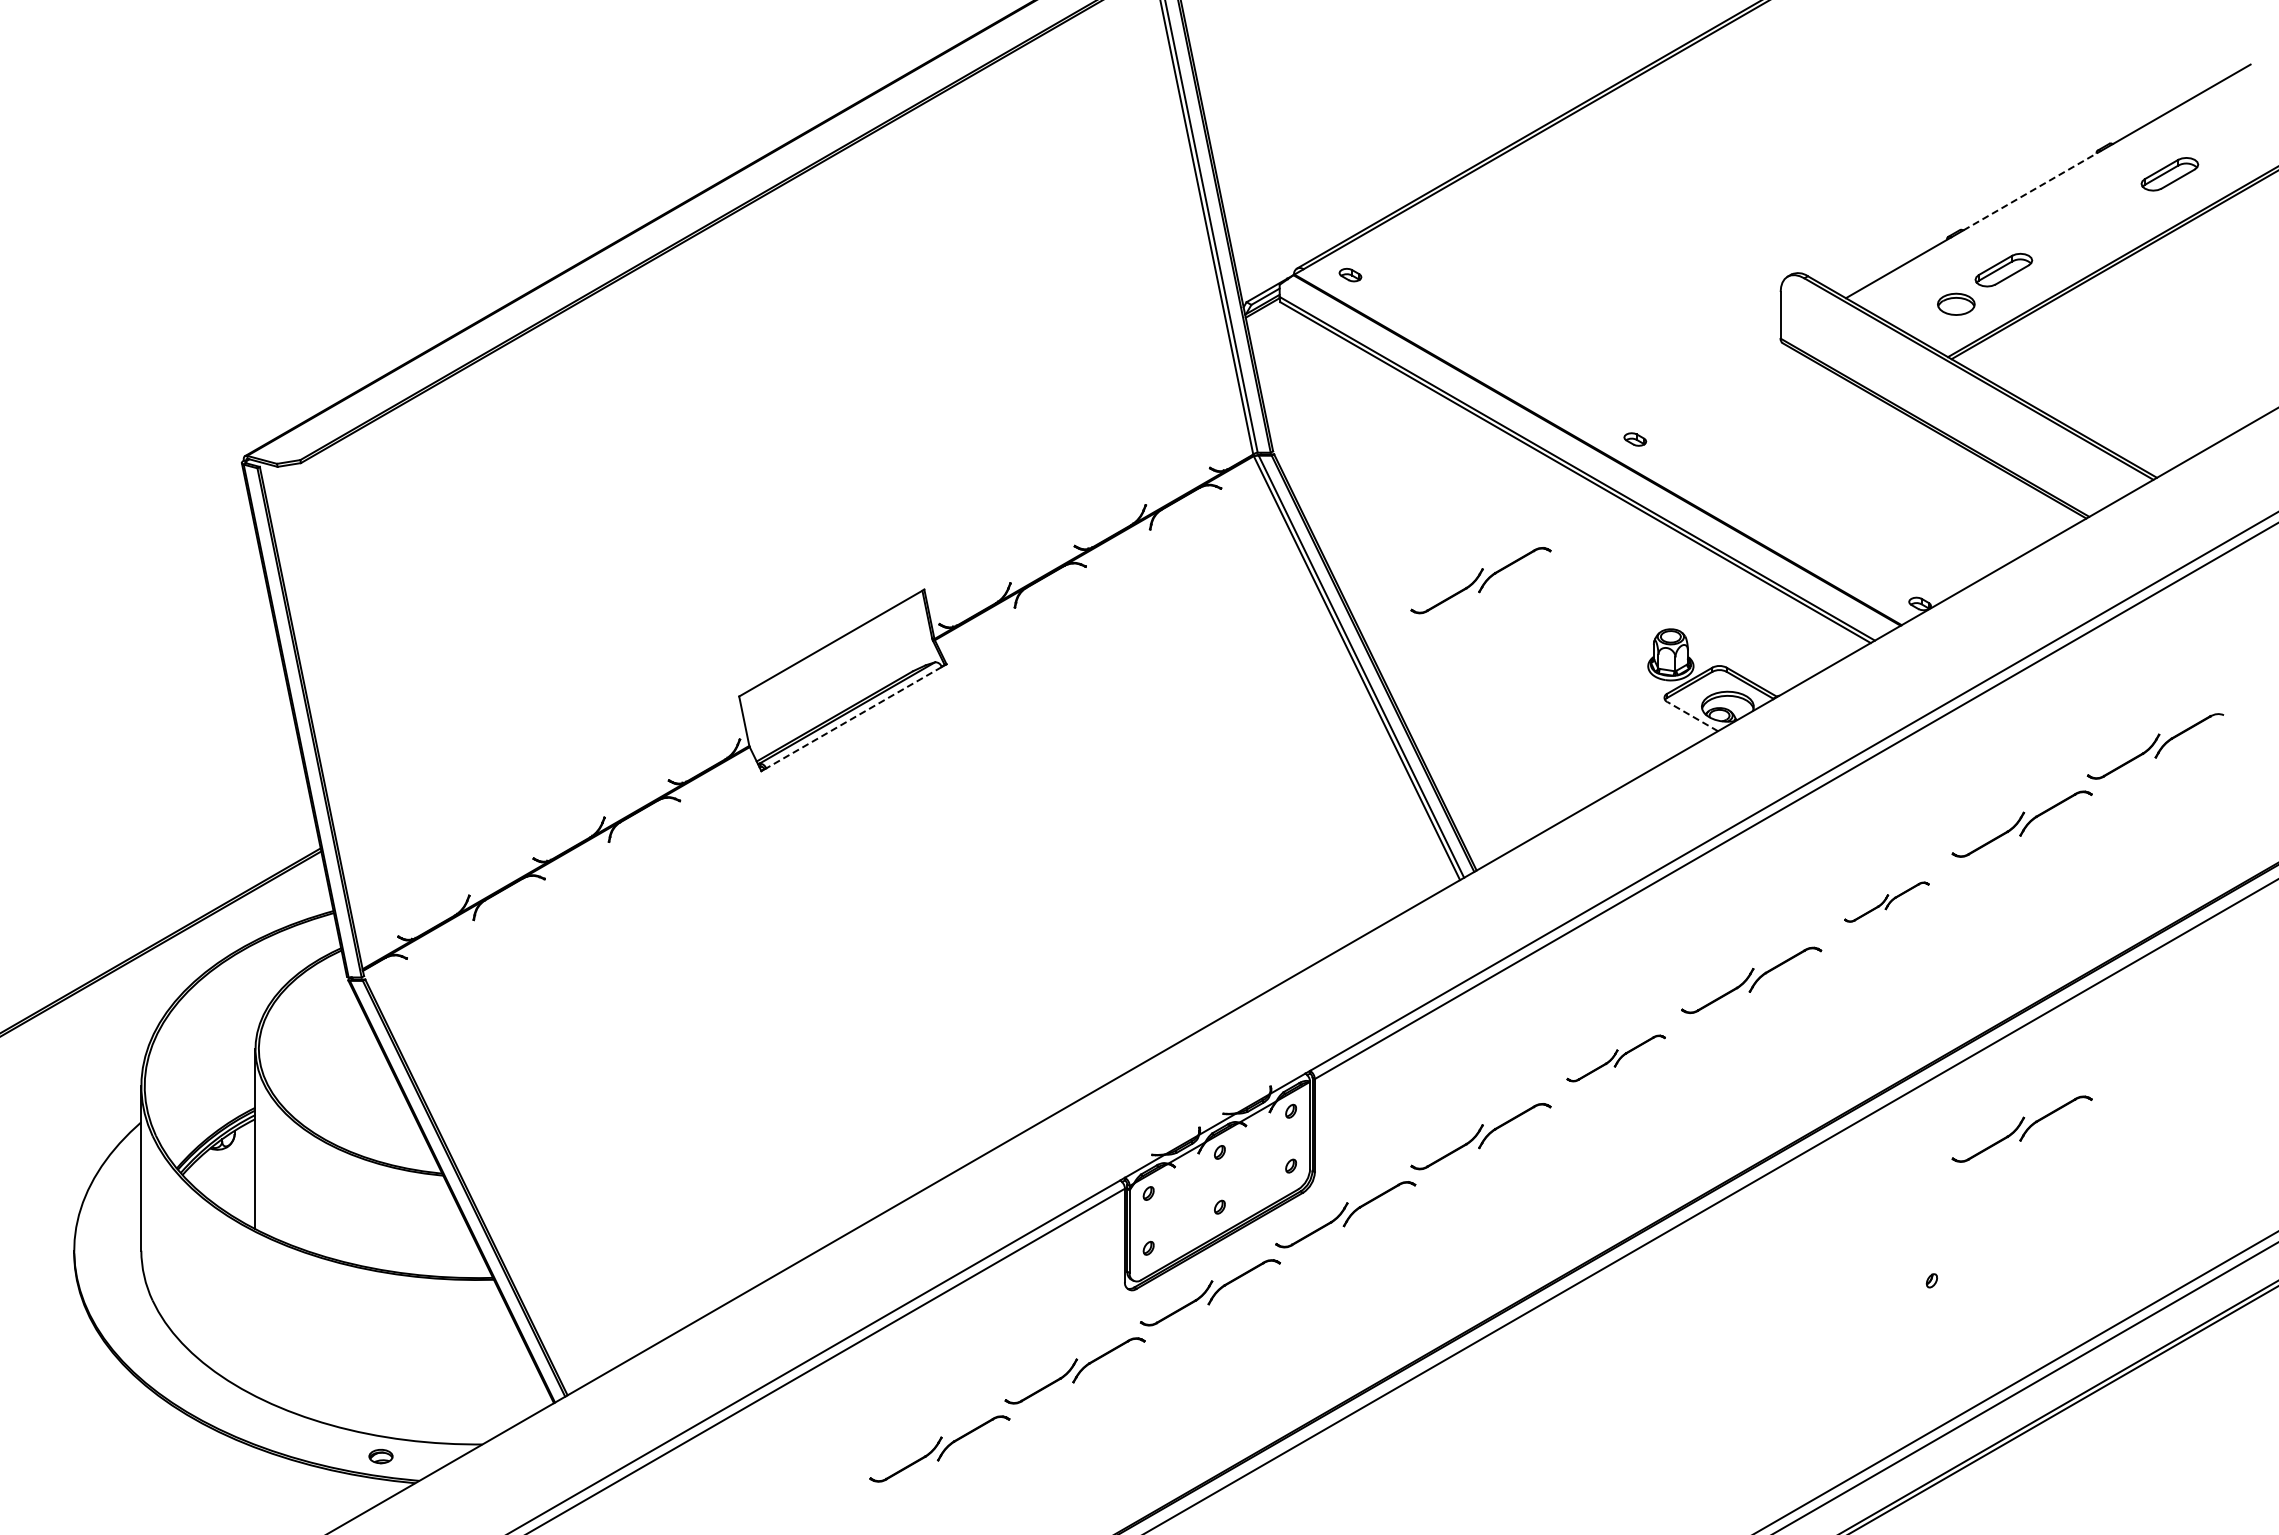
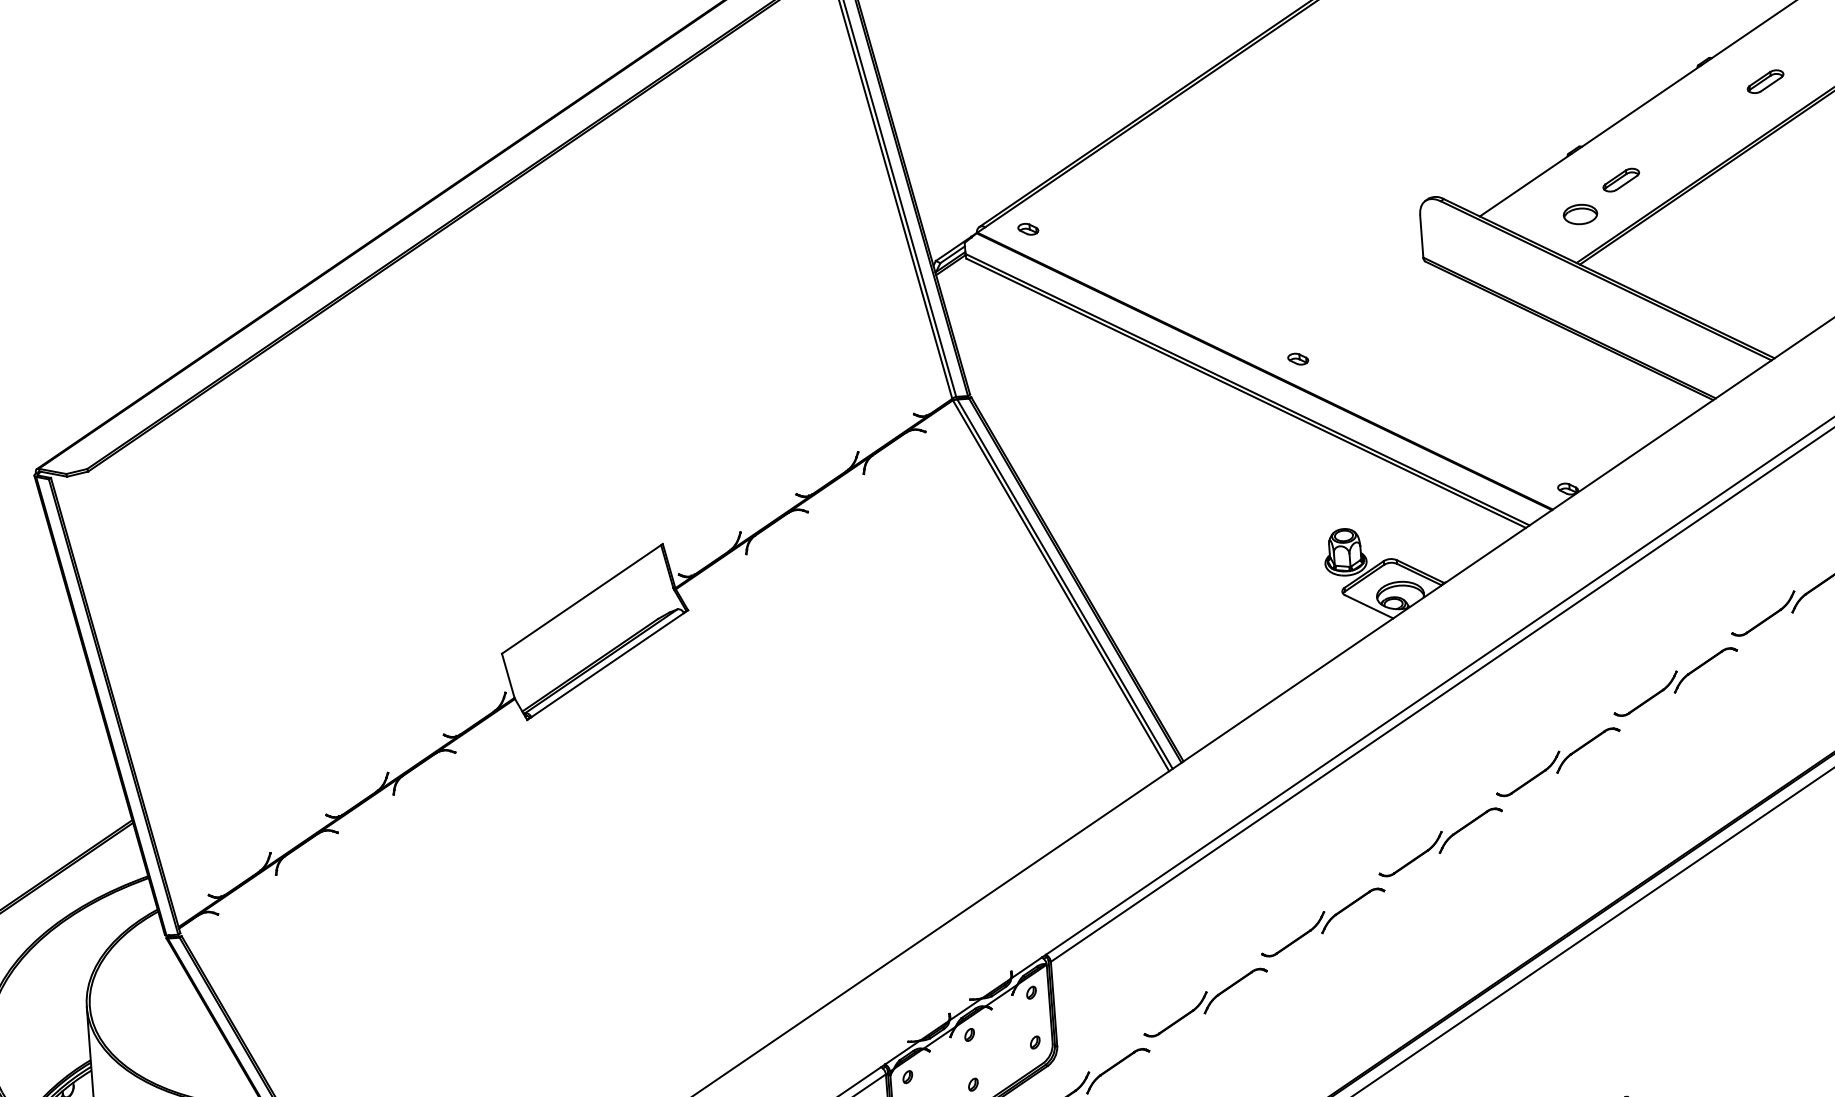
part: (2169, 173) -> (1765, 81), size x0.71
line: (2032, 190) -> (1641, 105), dashed -> solid
part: (2003, 269) -> (1620, 179), size x0.71
part: (1480, 580) -> (1167, 497), removed
line: (1692, 716) -> (1369, 606), dashed -> solid
line: (853, 717) -> (607, 664), dashed -> solid
part: (1886, 901) -> (1557, 761), size x1.67
part: (1615, 1058) -> (1322, 922), size x1.43
part: (2021, 1128) -> (1695, 958), removed

